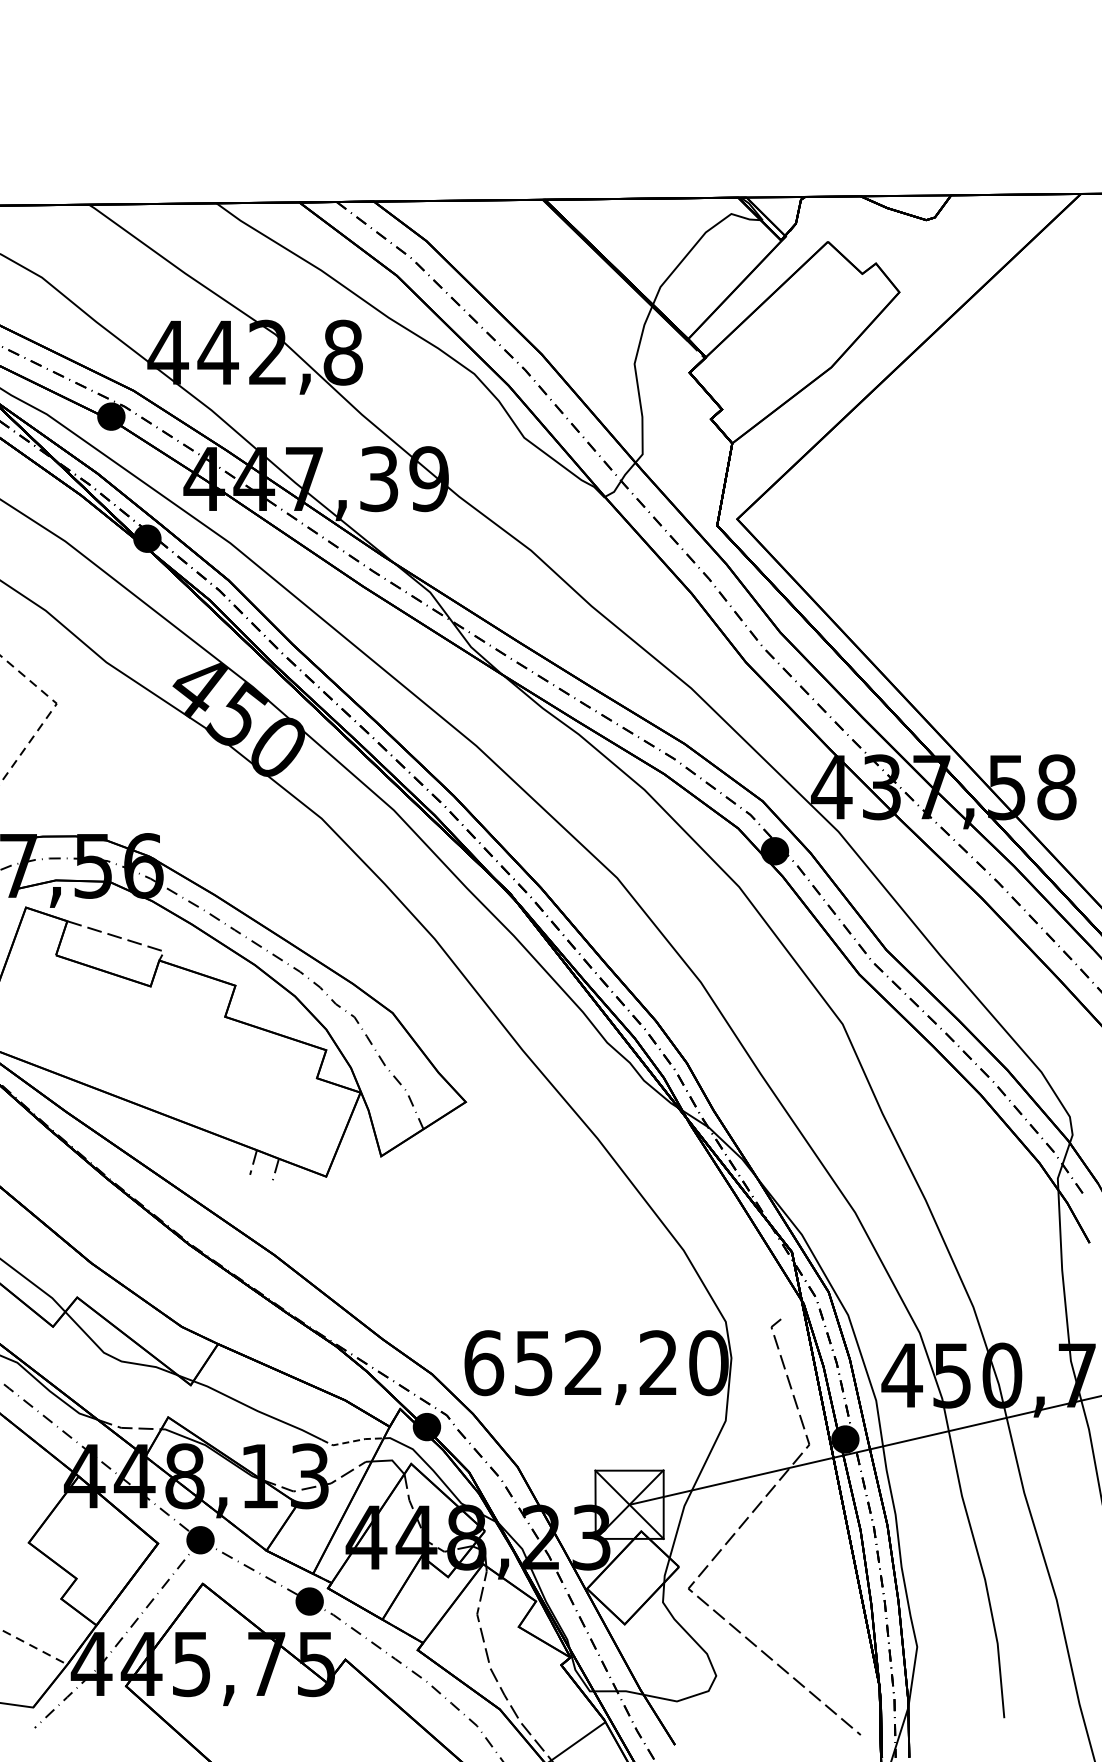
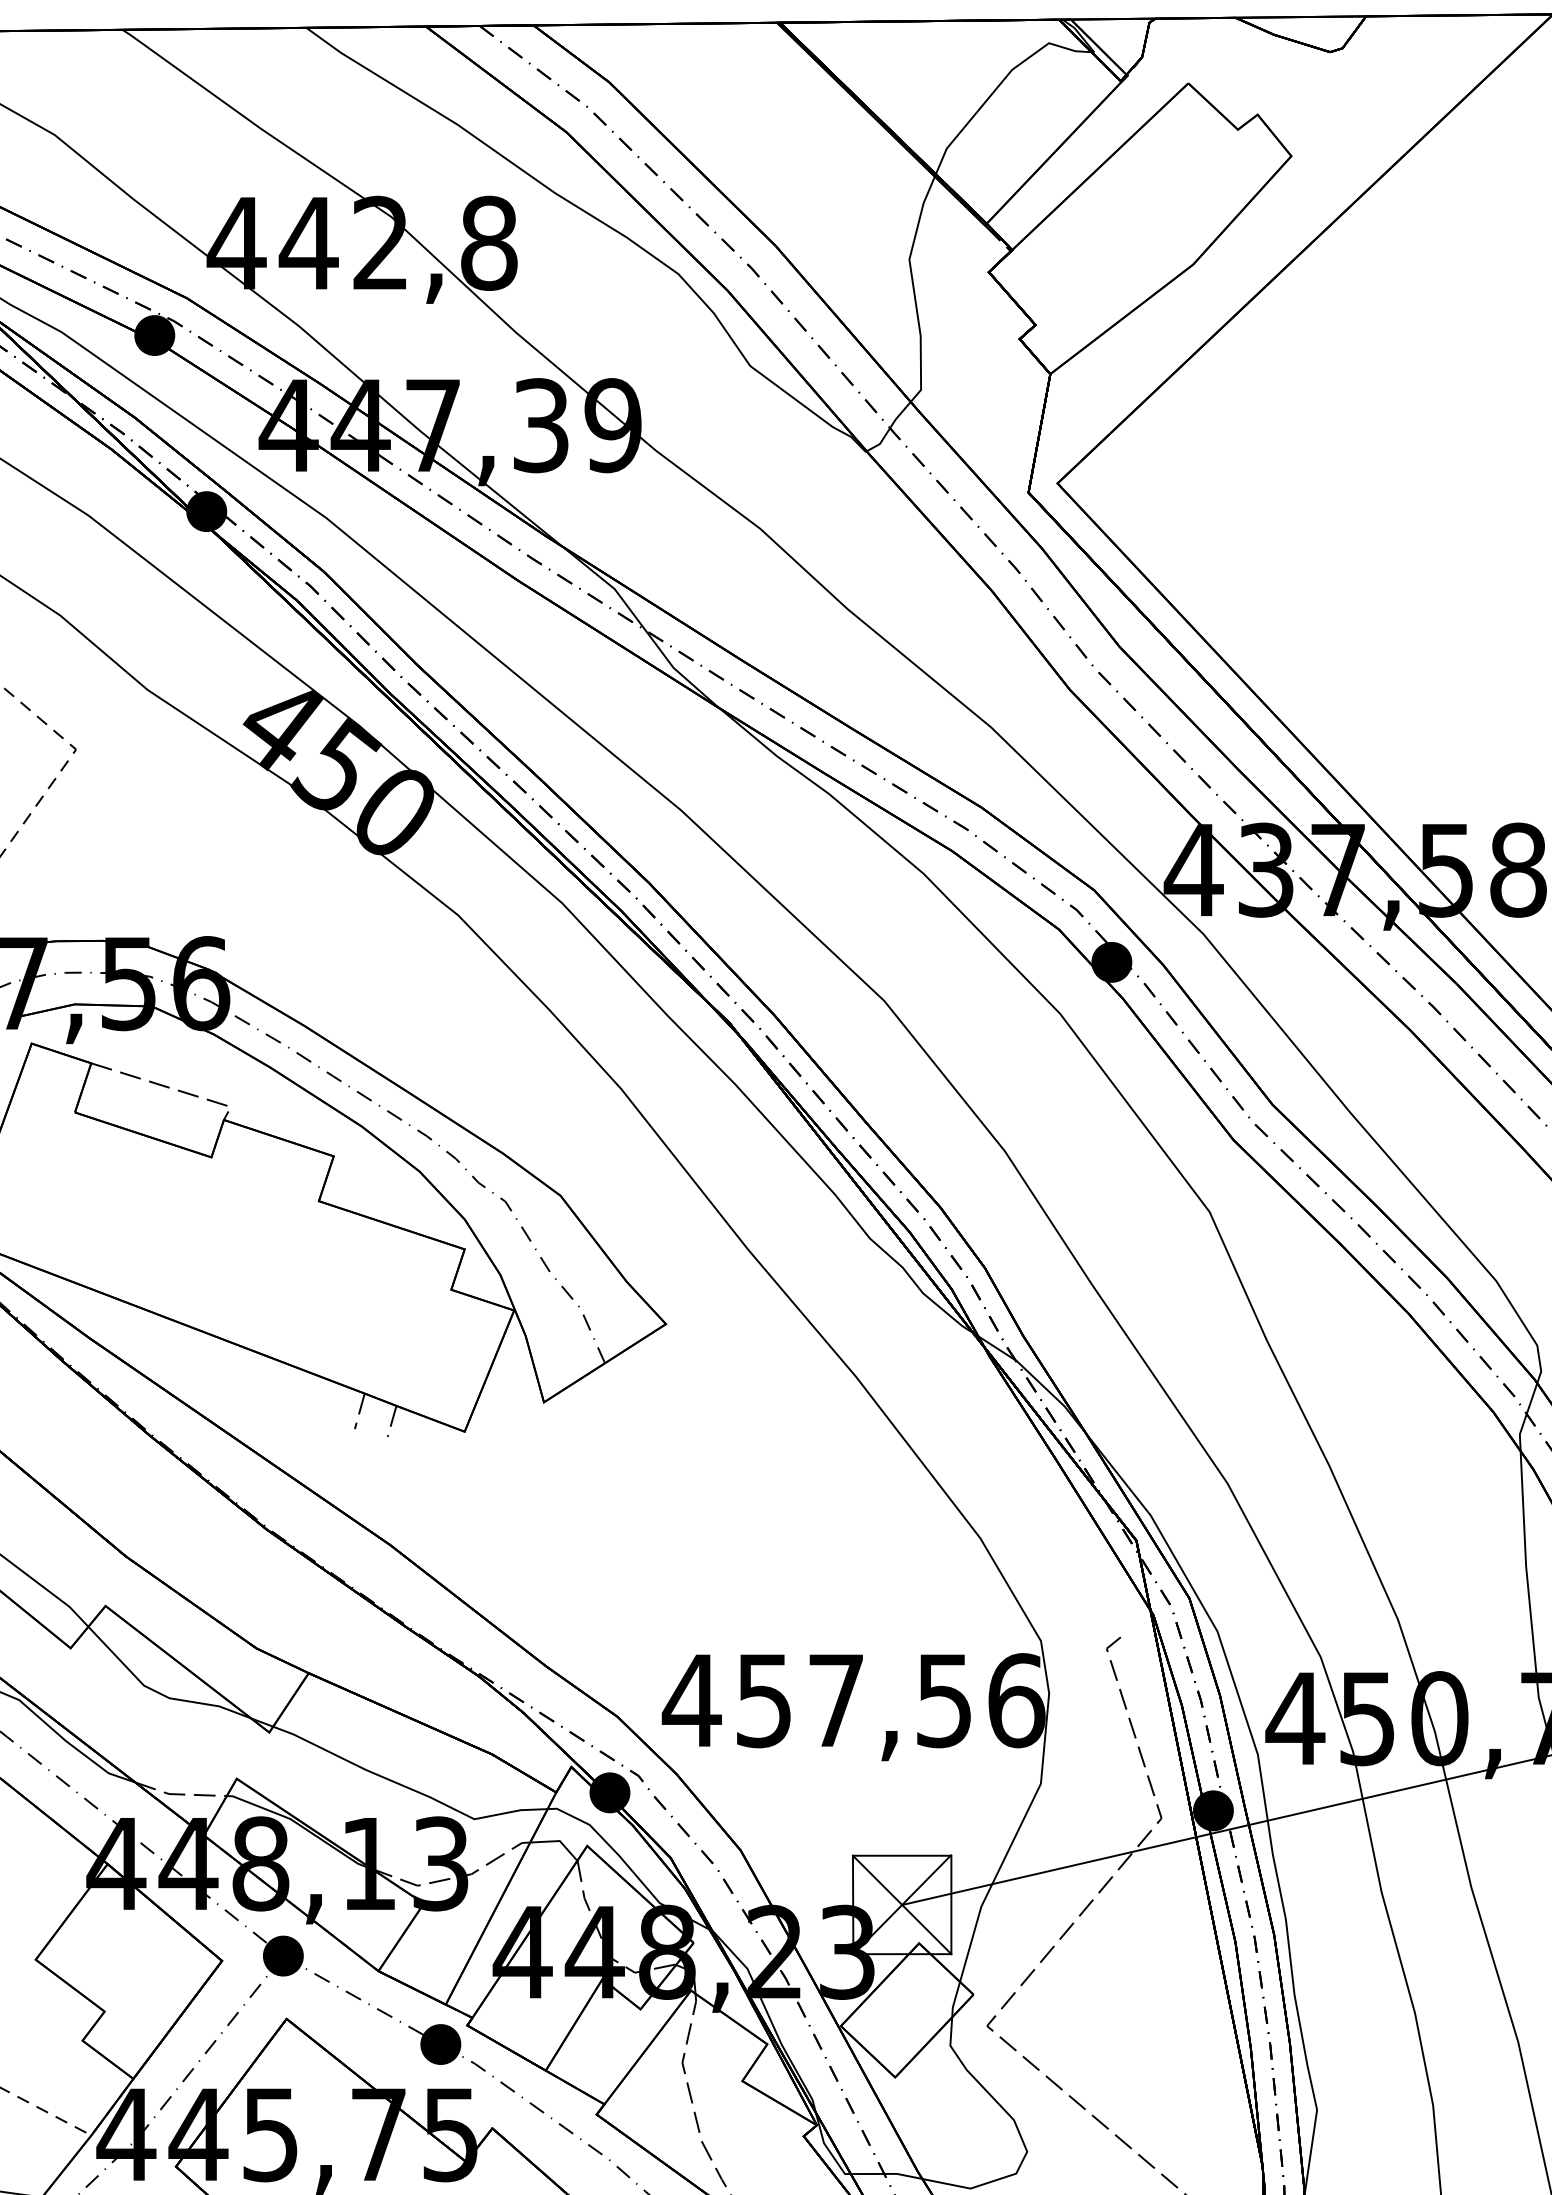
text: (595, 1363) -> (853, 1701), 652,20 -> 457,56
line: (352, 1441) -> (502, 1813), dashed -> solid

